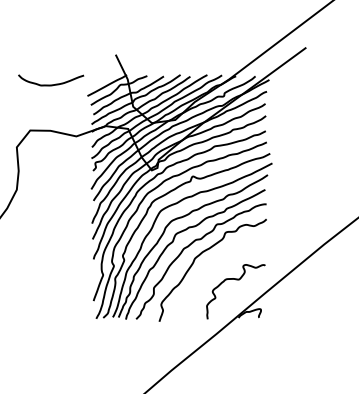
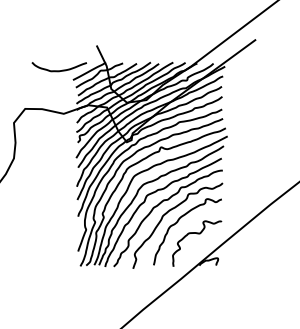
curve: (51, 84) -> (59, 70), moved
curve: (213, 265) -> (178, 221), added

